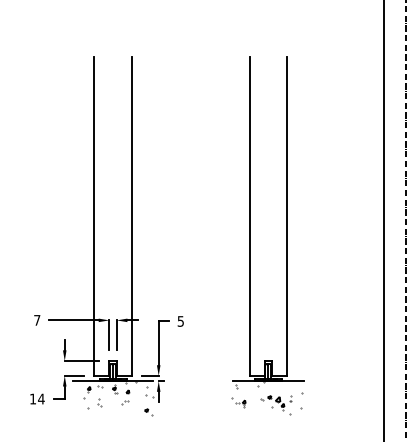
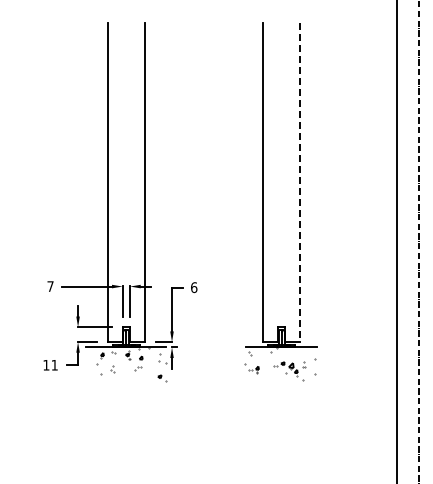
line: (287, 216) -> (300, 182), solid -> dashed
text: (181, 321) -> (194, 287), 5 -> 6
text: (41, 399) -> (54, 365), 14 -> 11

